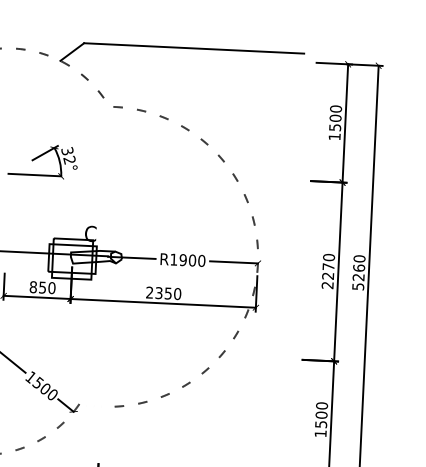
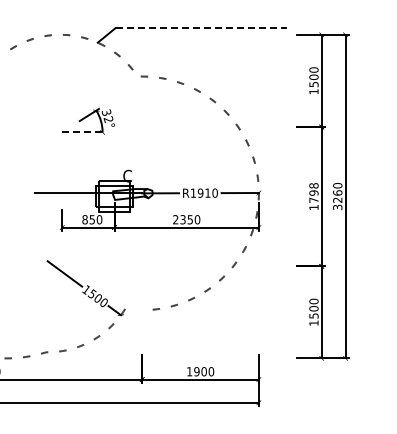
line: (194, 48) -> (201, 28), solid -> dashed
line: (35, 175) -> (82, 132), solid -> dashed
text: (192, 259) -> (207, 192), R1900 -> R1910
text: (327, 271) -> (313, 196), 2270 -> 1798
text: (357, 286) -> (337, 207), 5260 -> 3260

